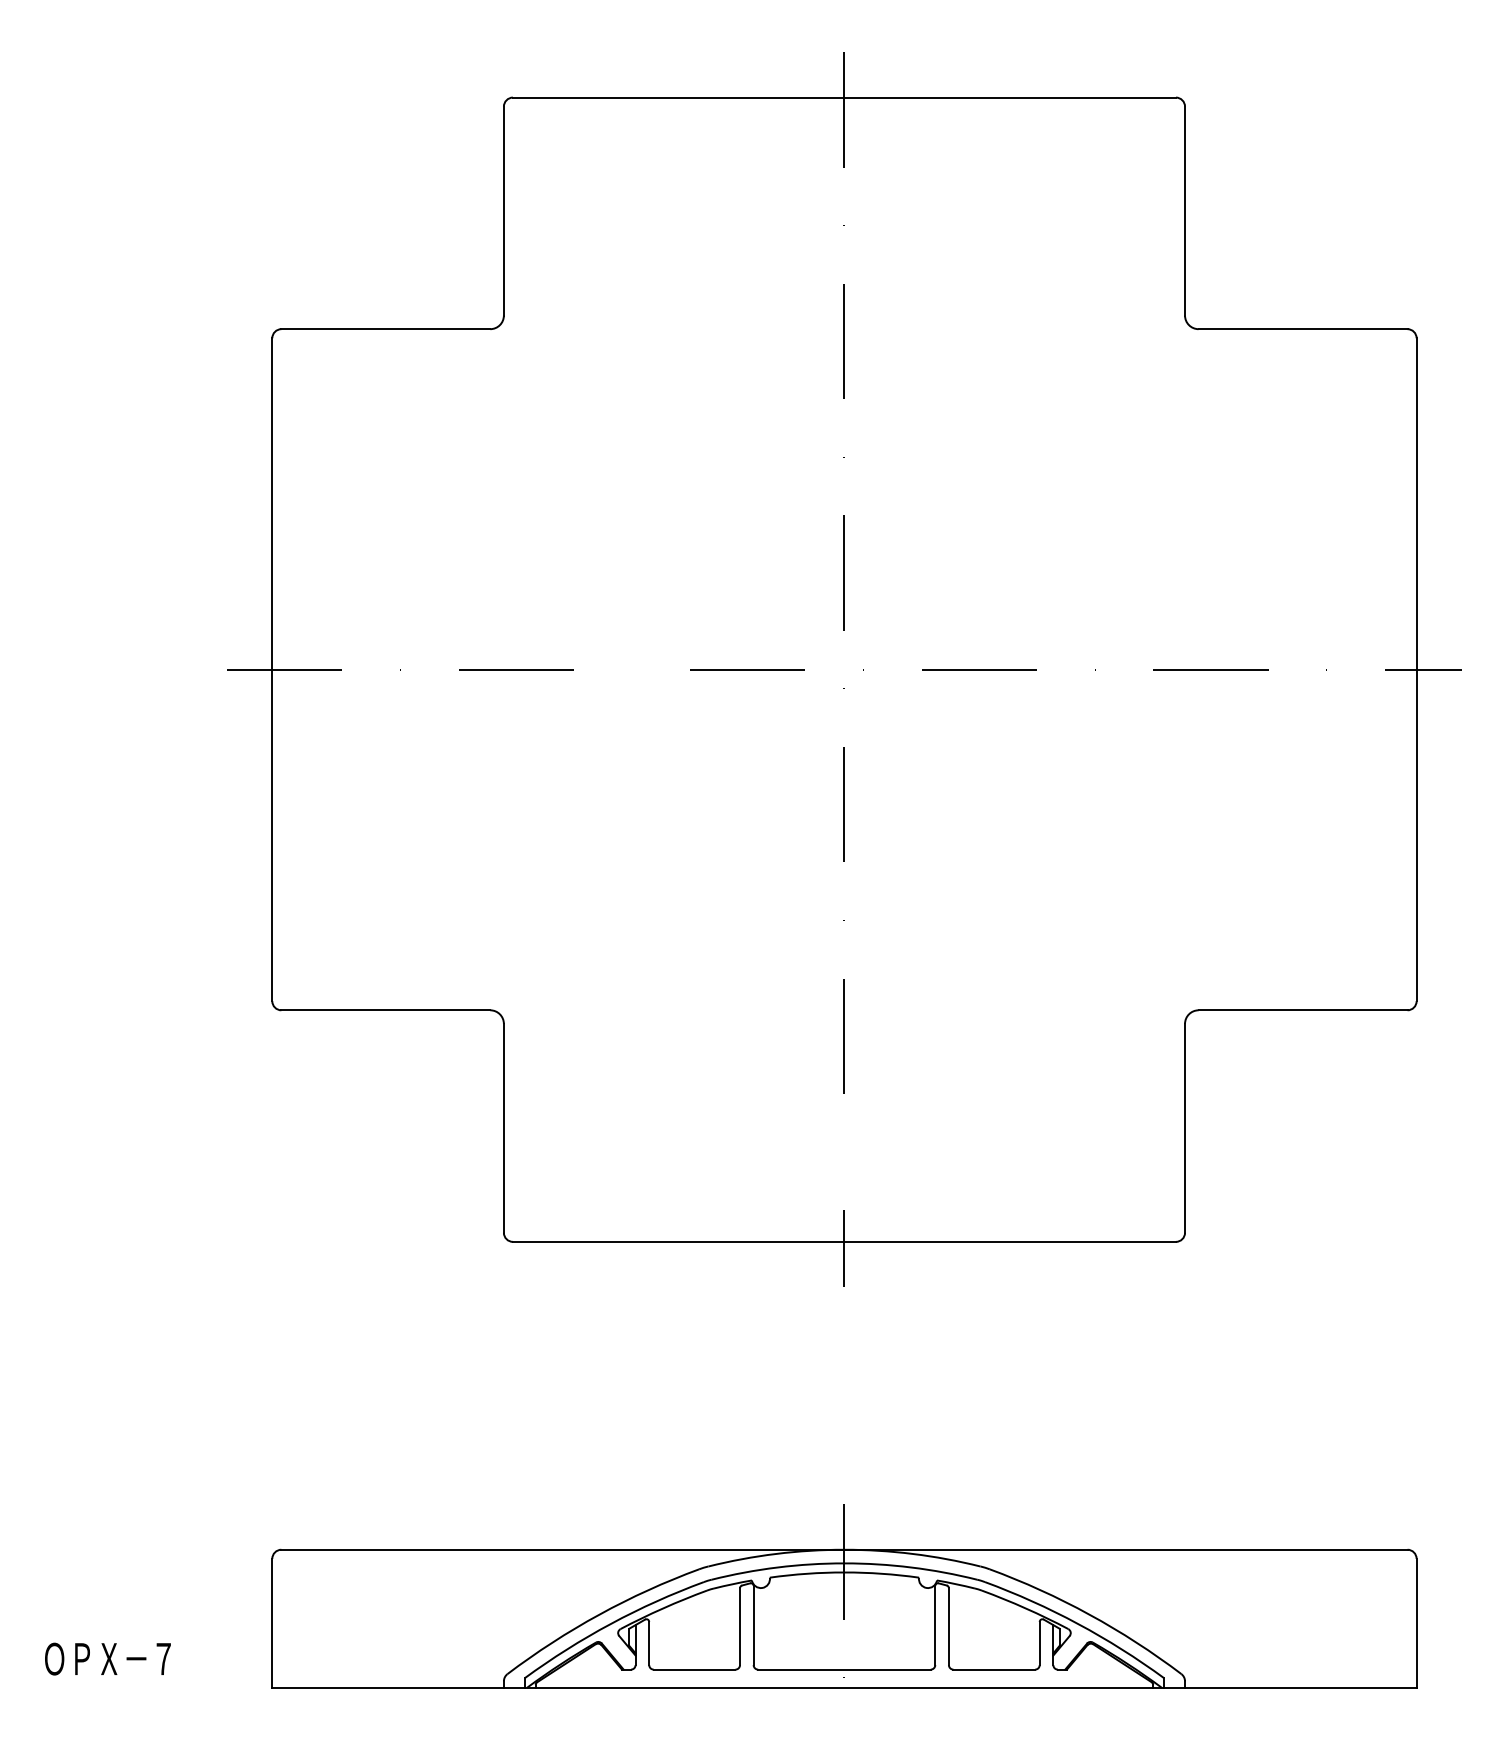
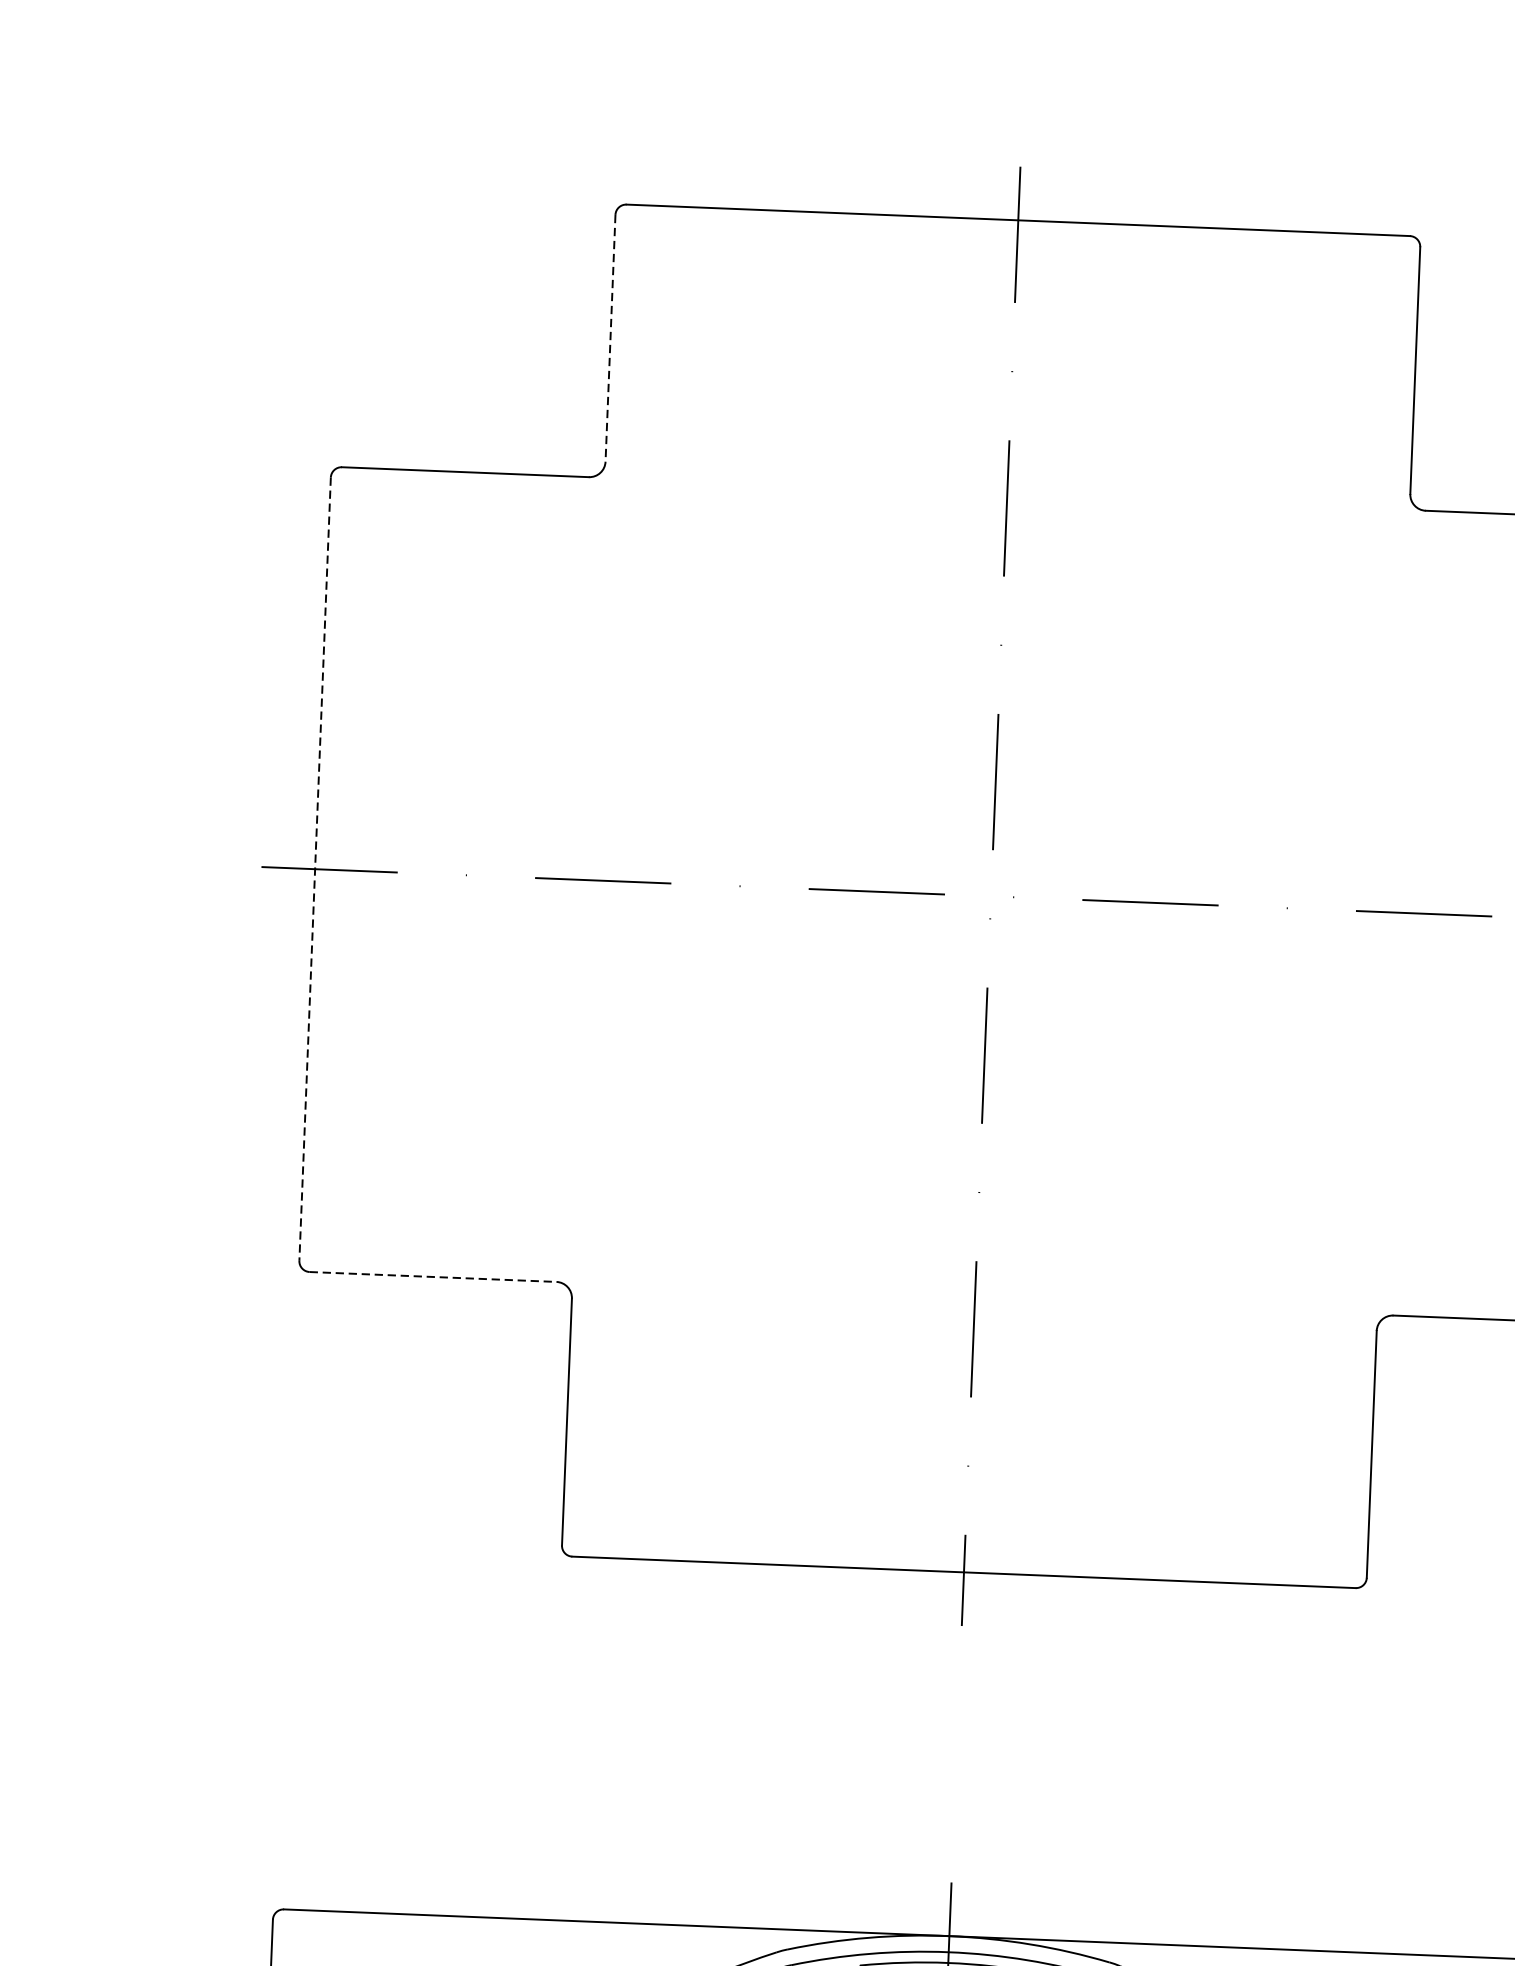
line: (503, 211) -> (610, 338), solid -> dashed
line: (272, 670) -> (315, 870), solid -> dashed
line: (386, 1010) -> (433, 1277), solid -> dashed

